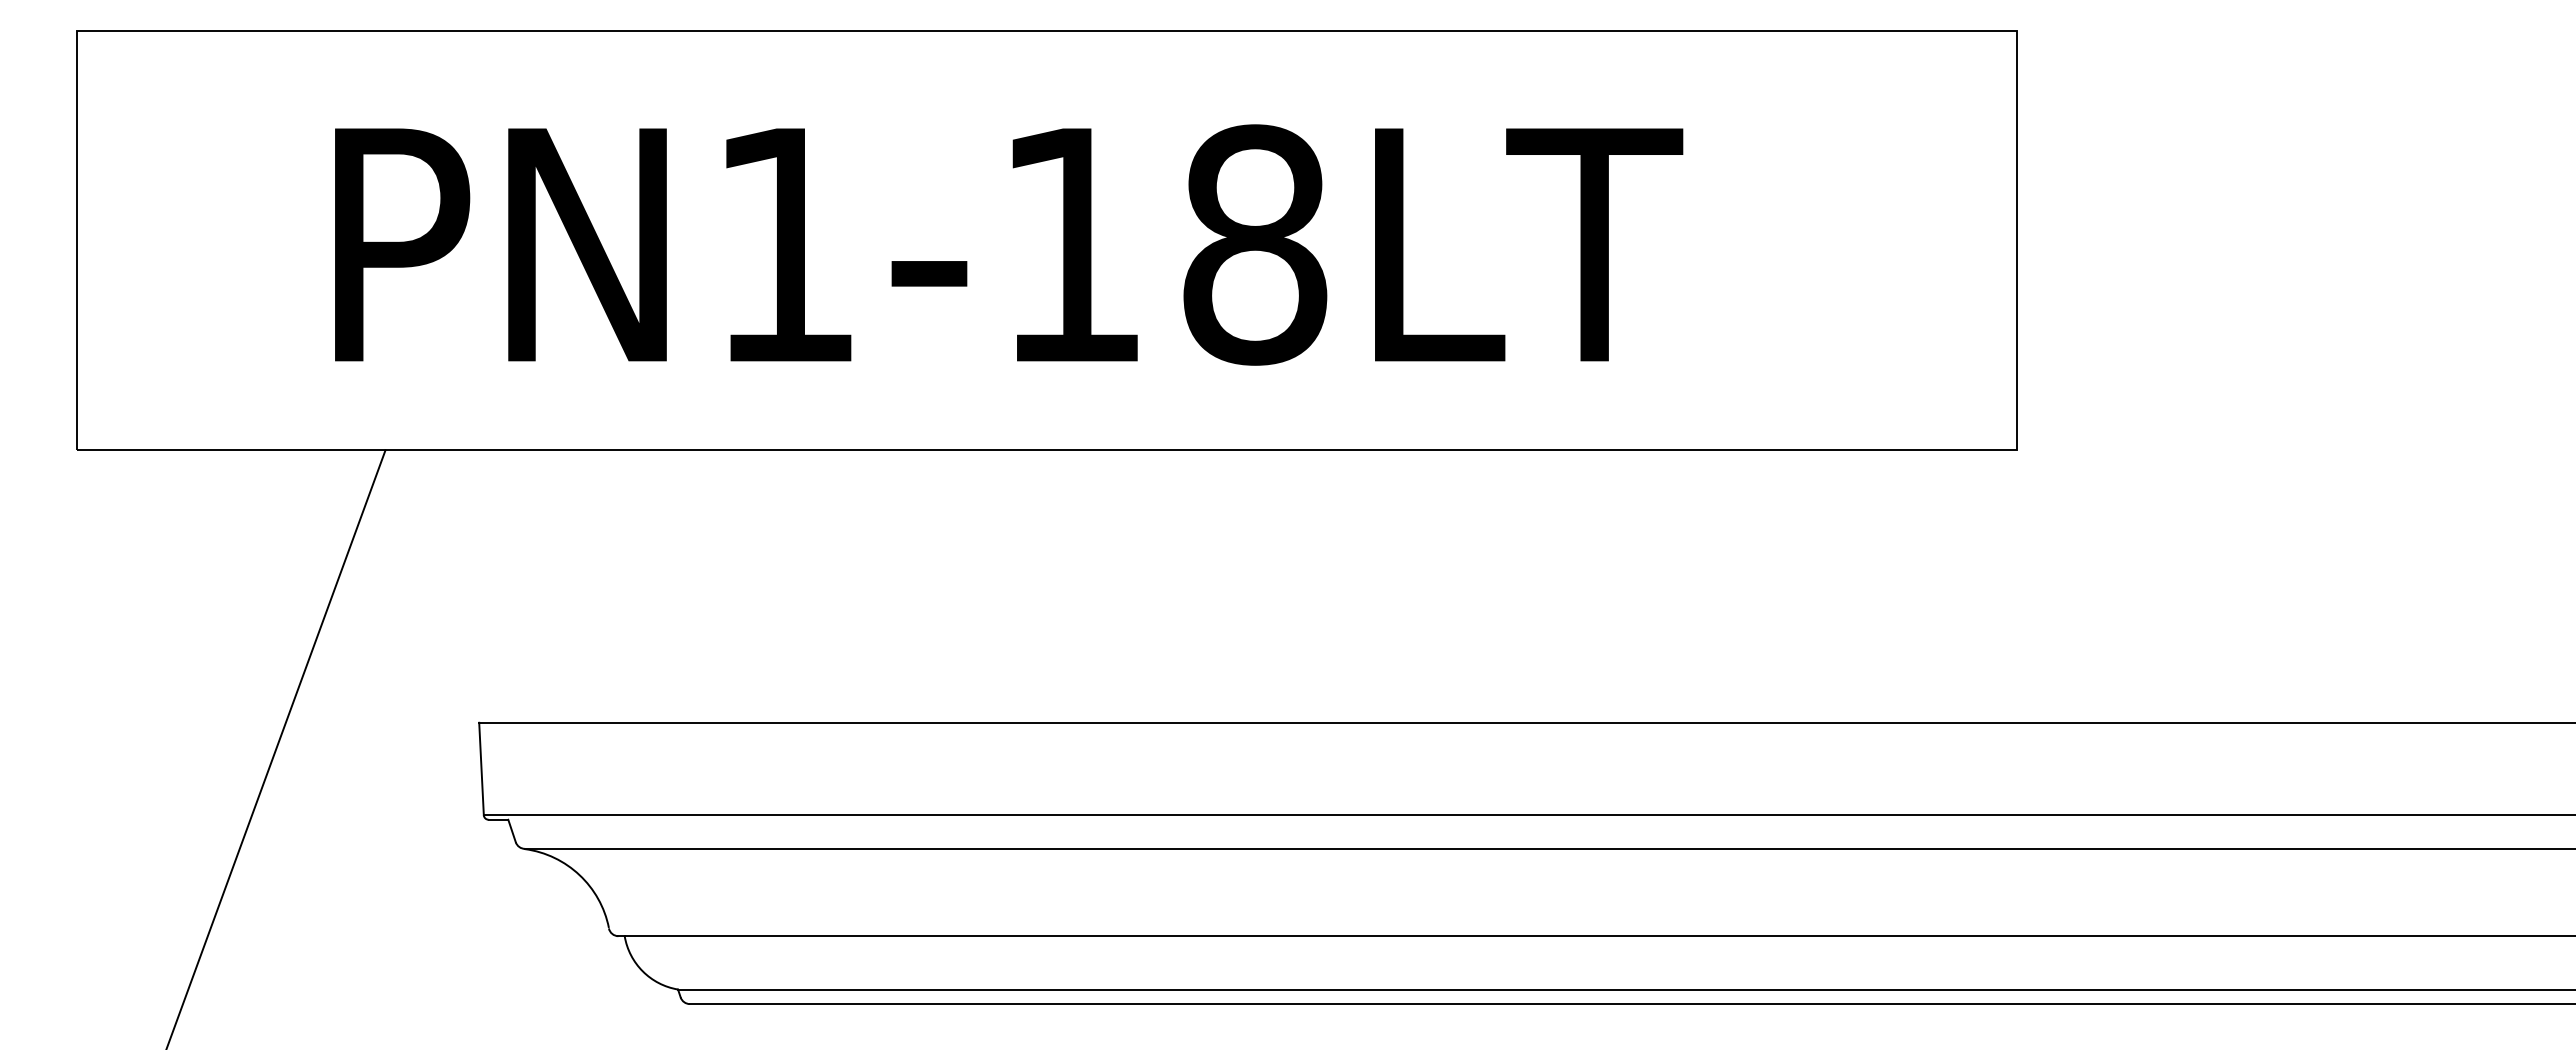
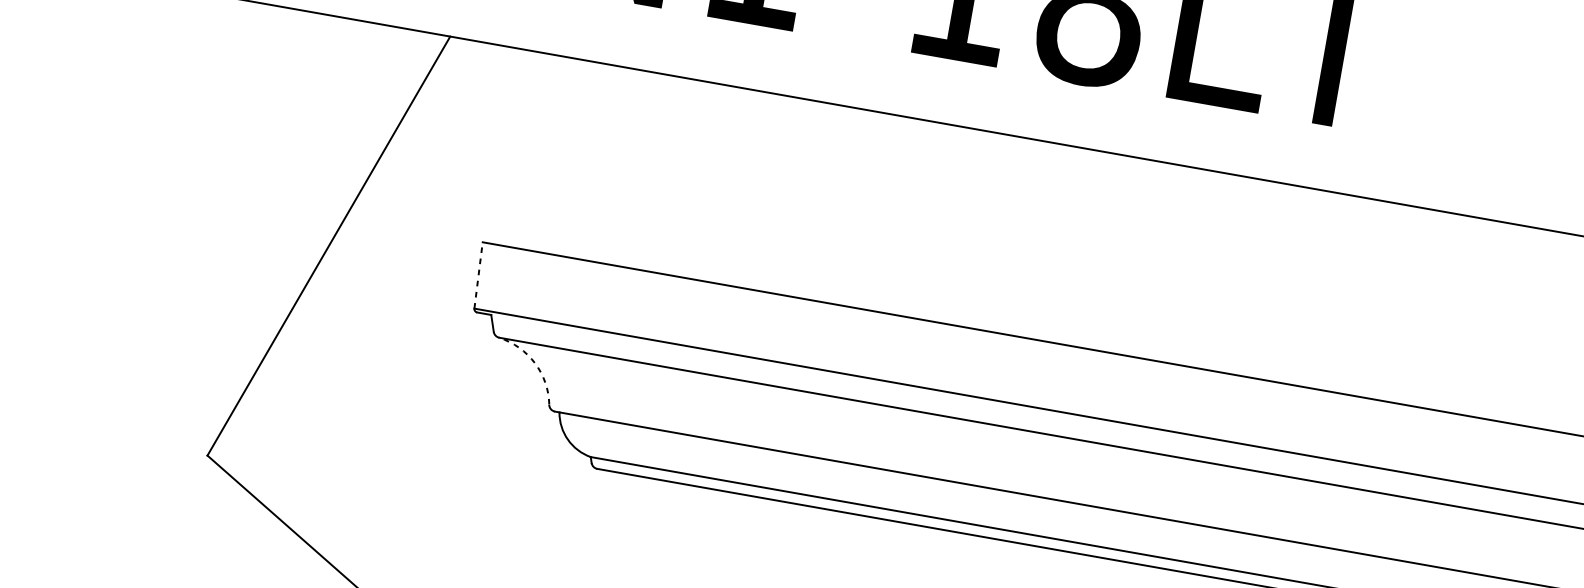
line: (481, 768) -> (478, 275), solid -> dashed
arc: (579, 875) -> (534, 363), solid -> dashed

